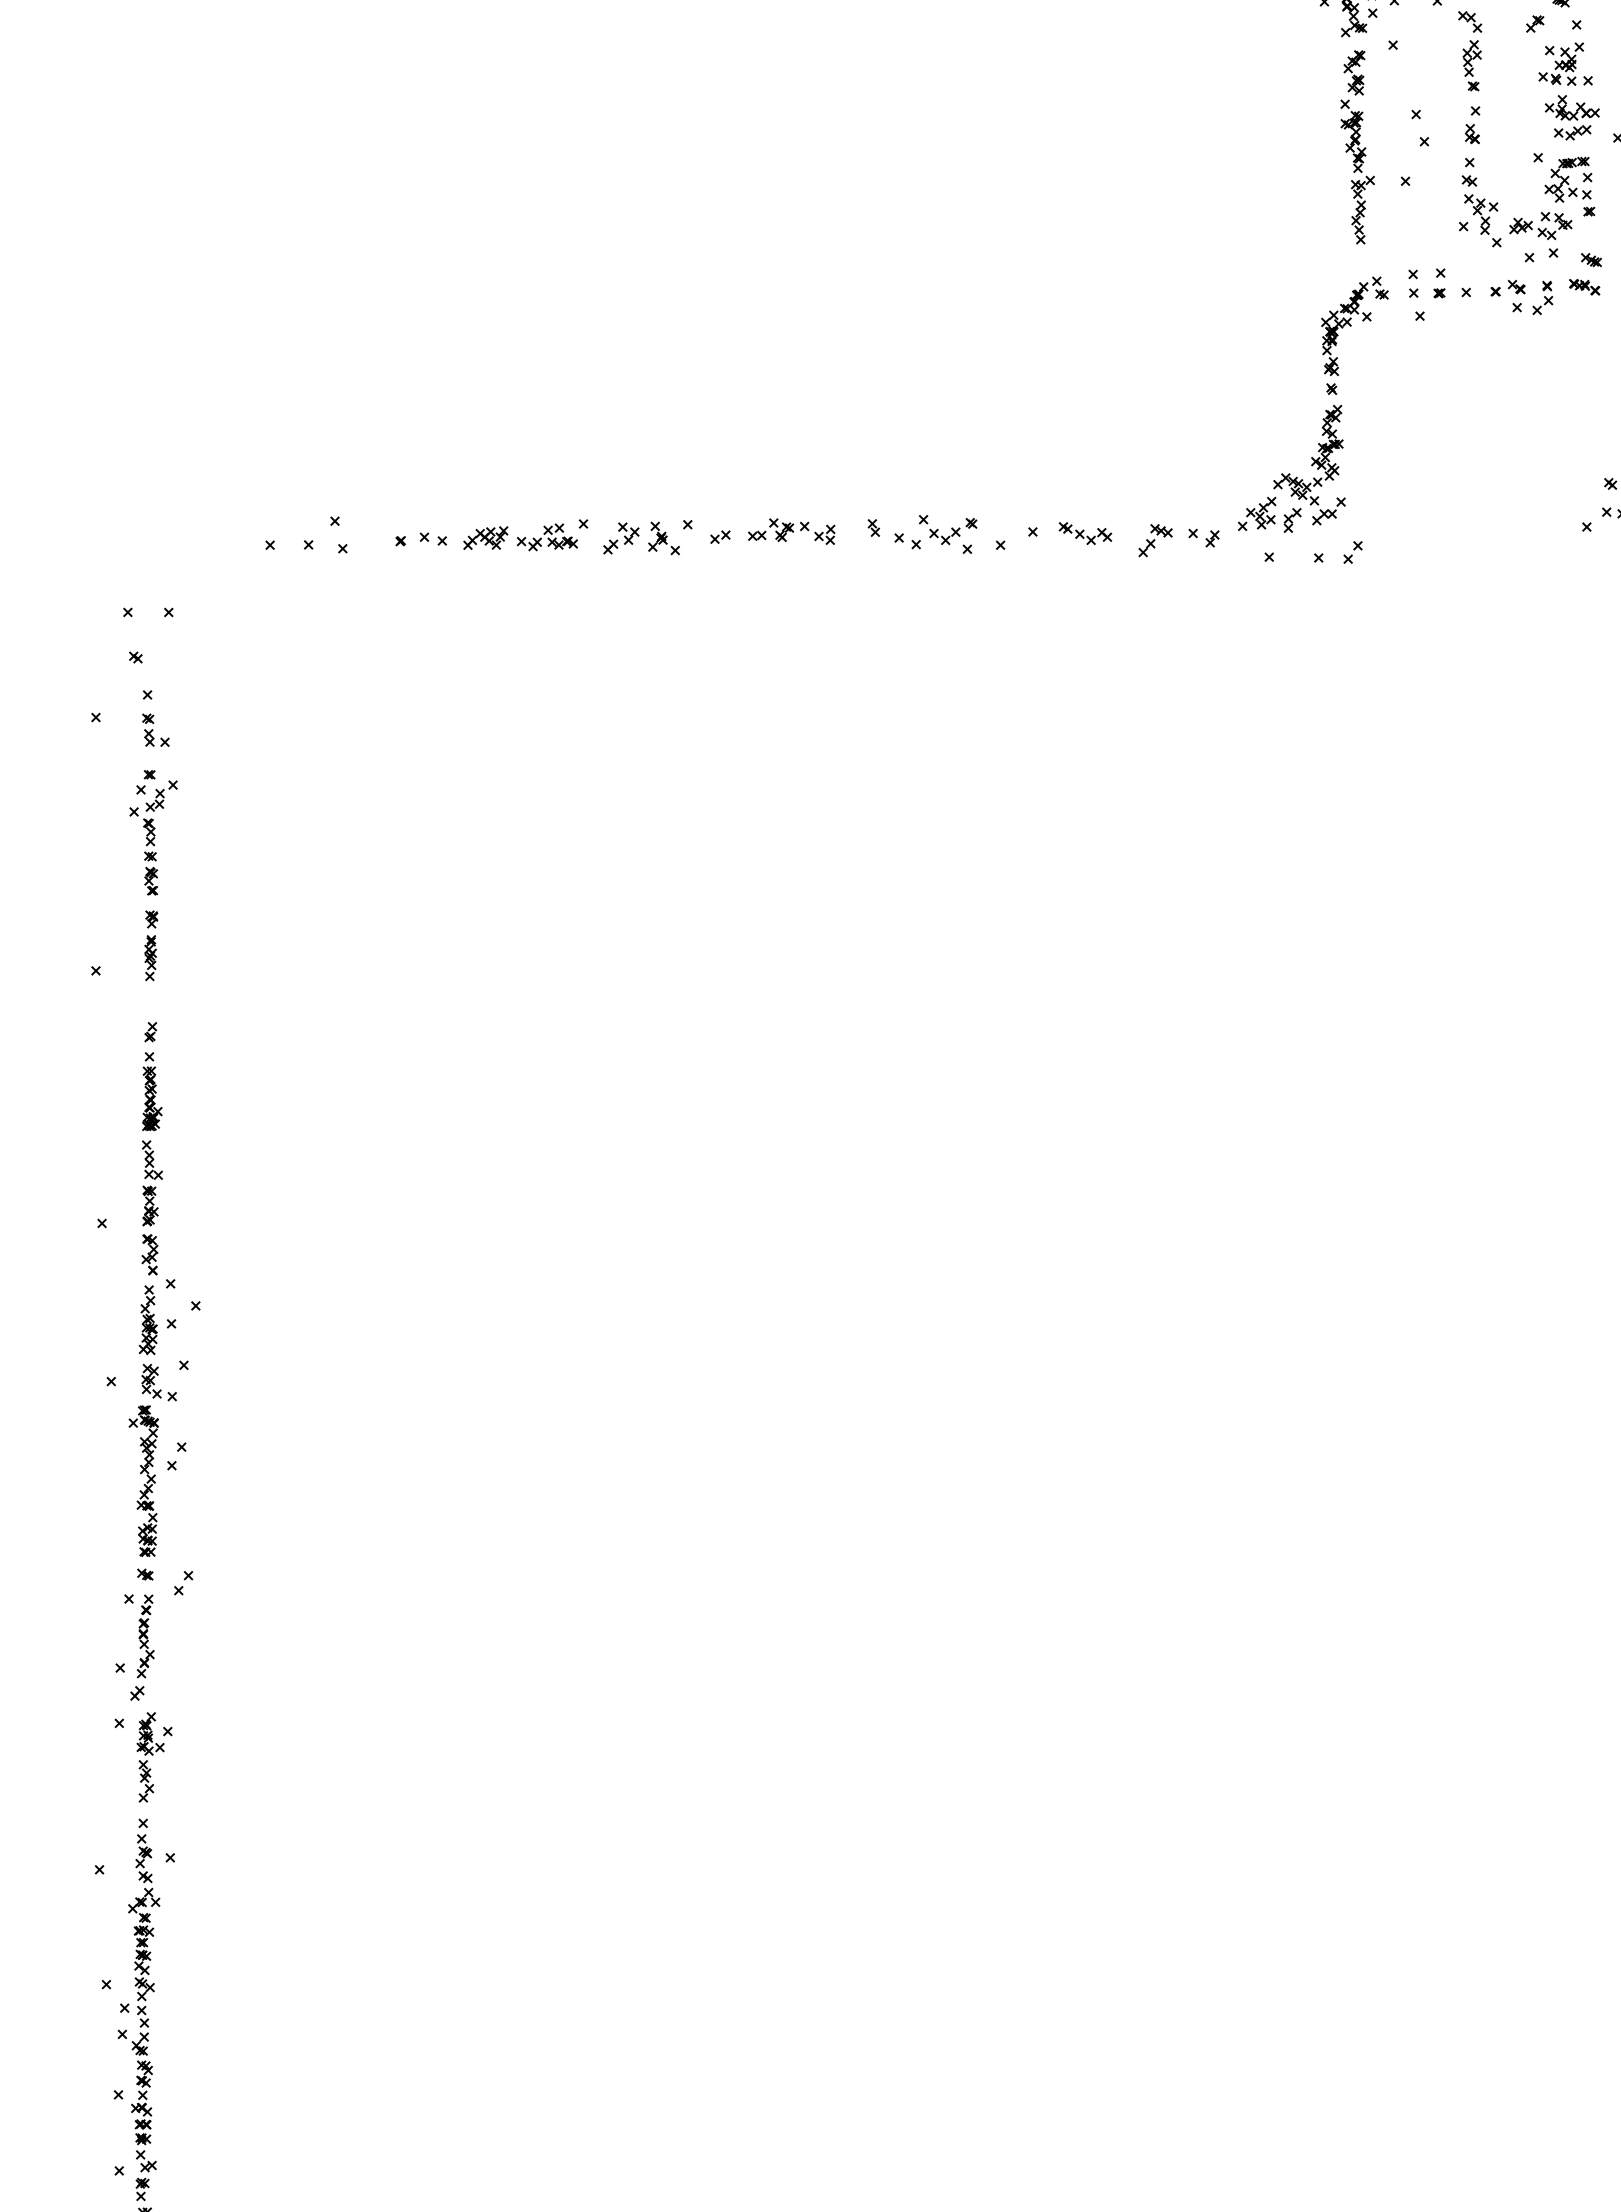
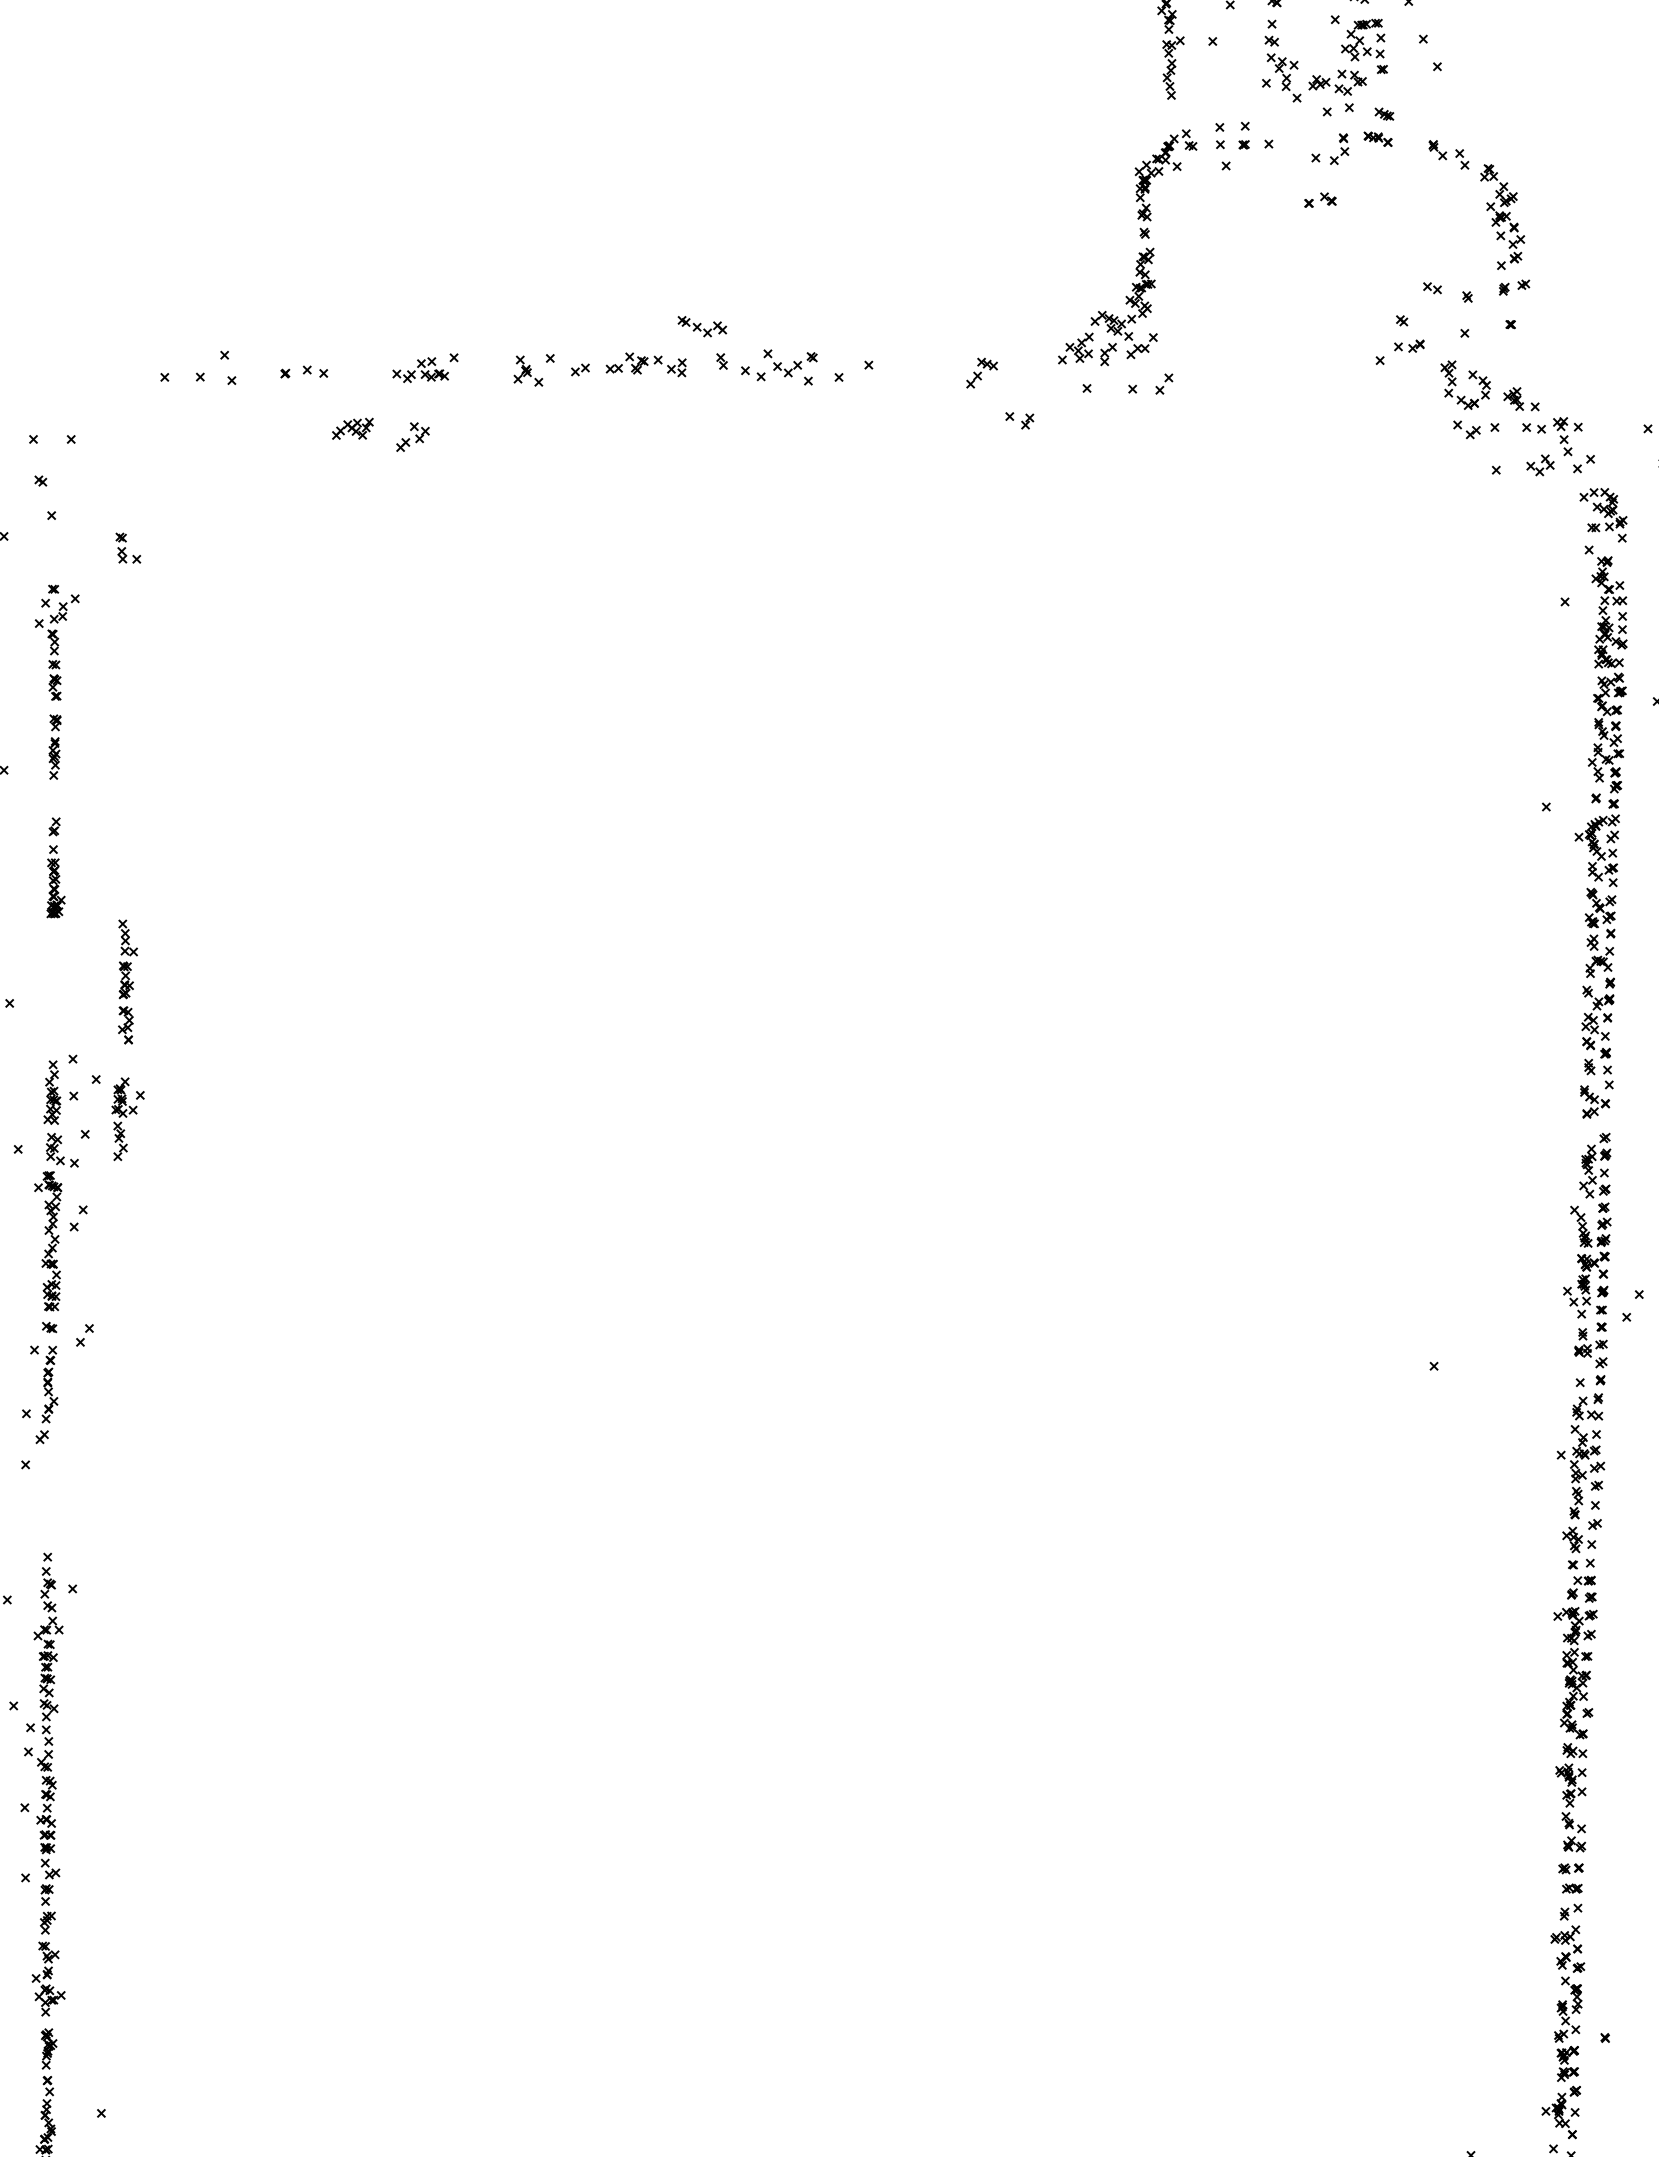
part: (1508, 287) -> (1320, 199), moved
part: (1085, 533) -> (702, 326), moved
part: (485, 537) -> (352, 428), moved
part: (620, 537) -> (412, 436), moved
part: (1203, 537) -> (1019, 420), moved
part: (156, 729) -> (128, 547), moved
part: (151, 1207) -> (127, 981), moved
part: (153, 1757) -> (127, 1119), moved

